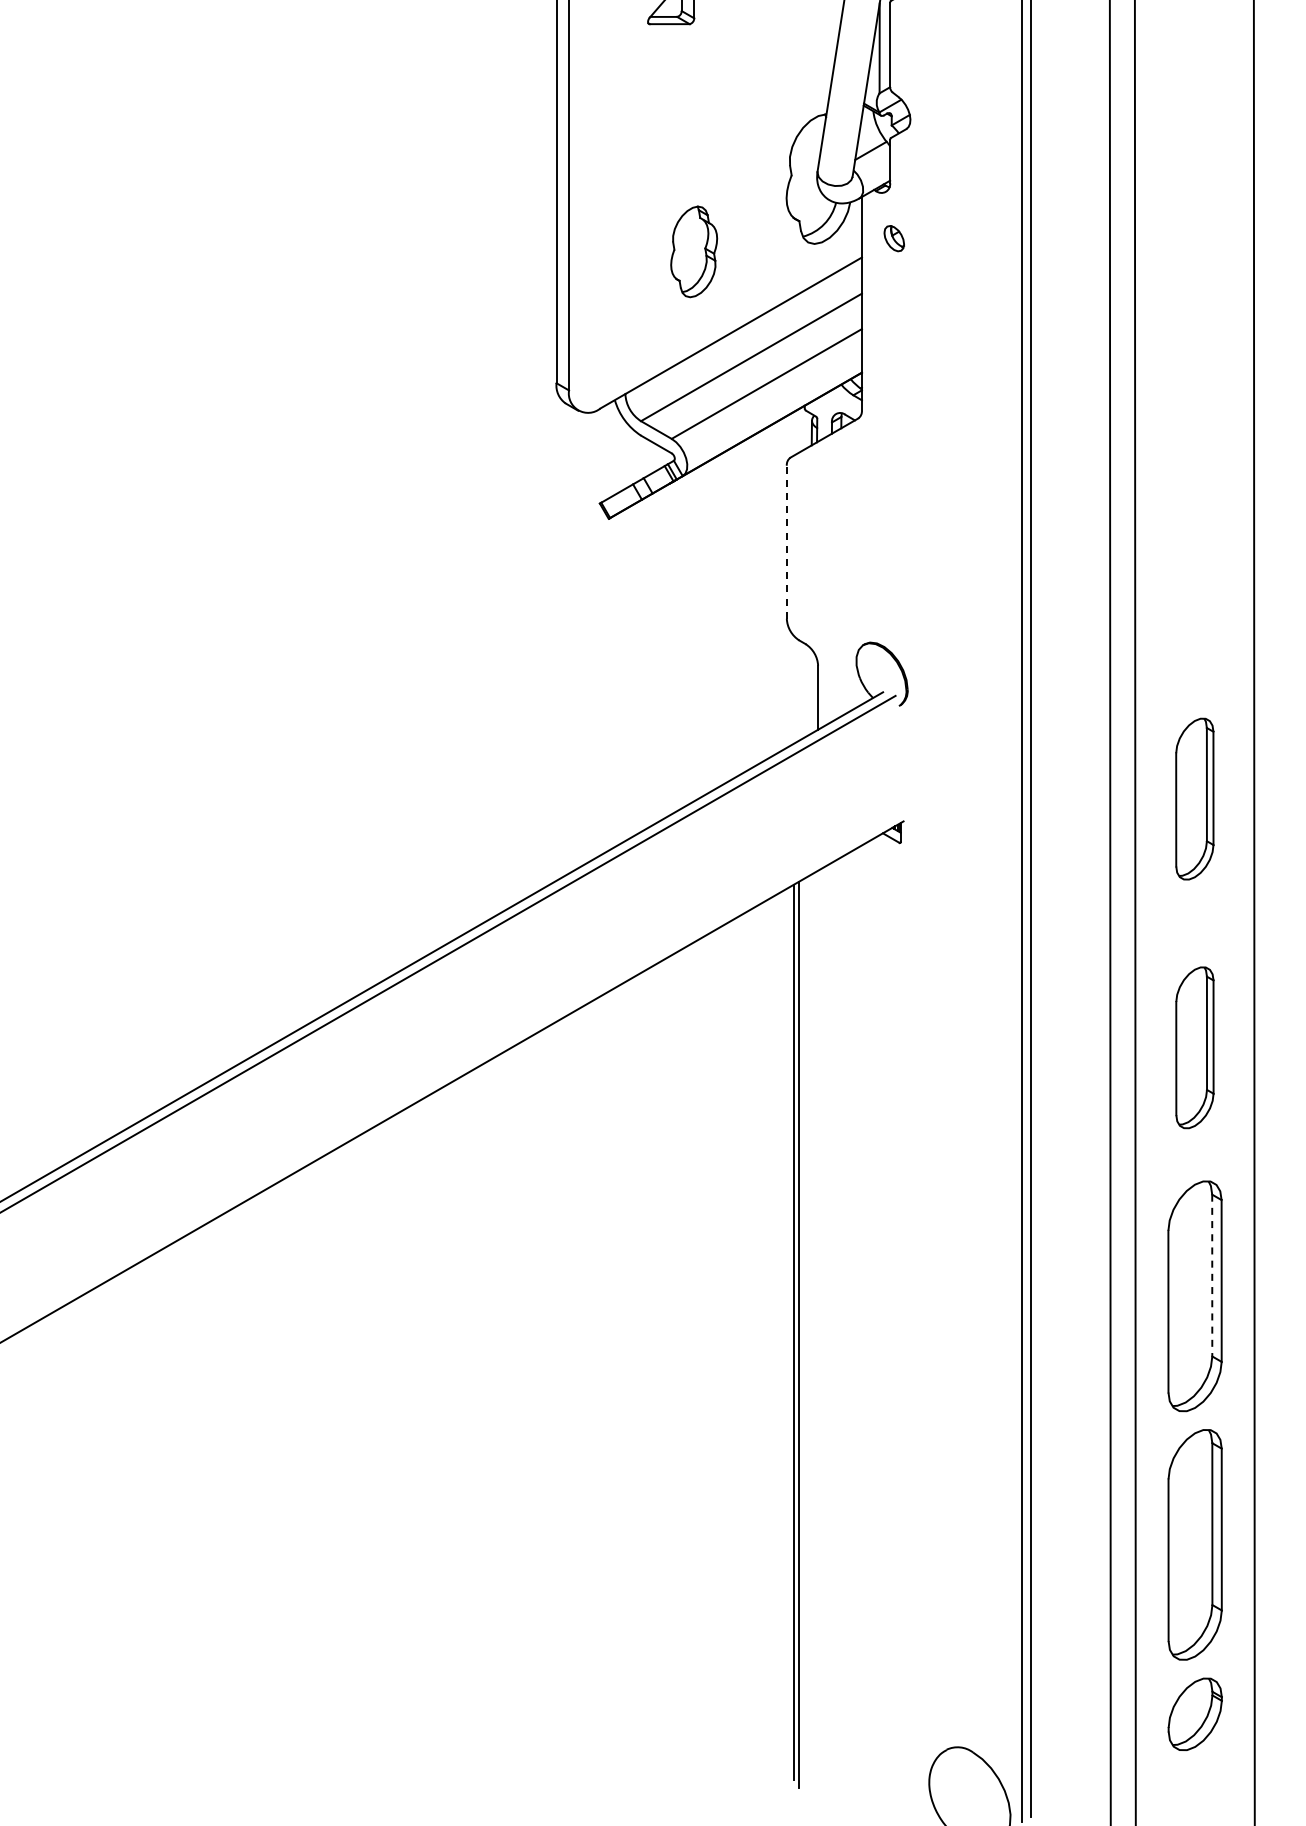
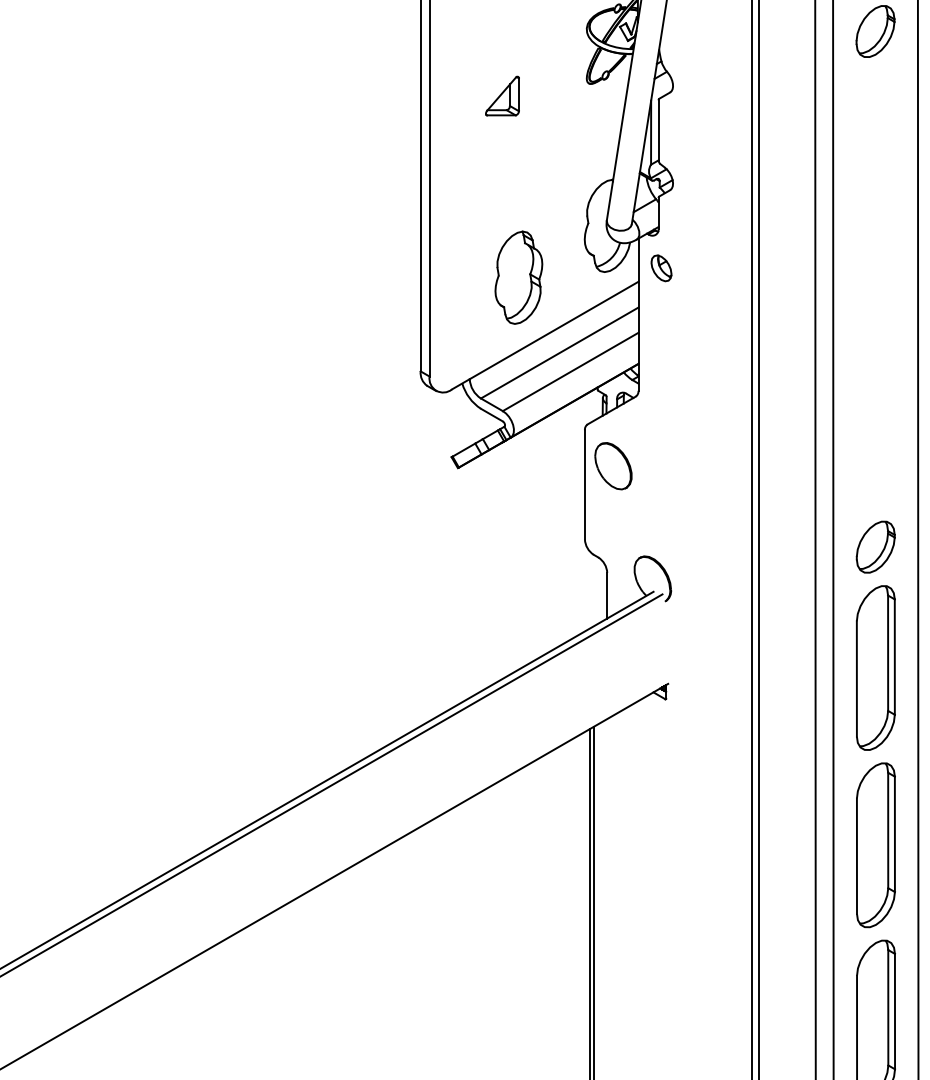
part: (894, 238) -> (661, 268), size x1.43
part: (693, 251) -> (518, 277), size x1.43
part: (826, 515) -> (613, 465), added
line: (786, 542) -> (584, 484), dashed -> solid
part: (1194, 629) -> (875, 547), added
part: (1194, 798) -> (875, 667), size x1.43
part: (1194, 1047) -> (875, 845), size x1.43
line: (1212, 1275) -> (888, 1007), dashed -> solid

